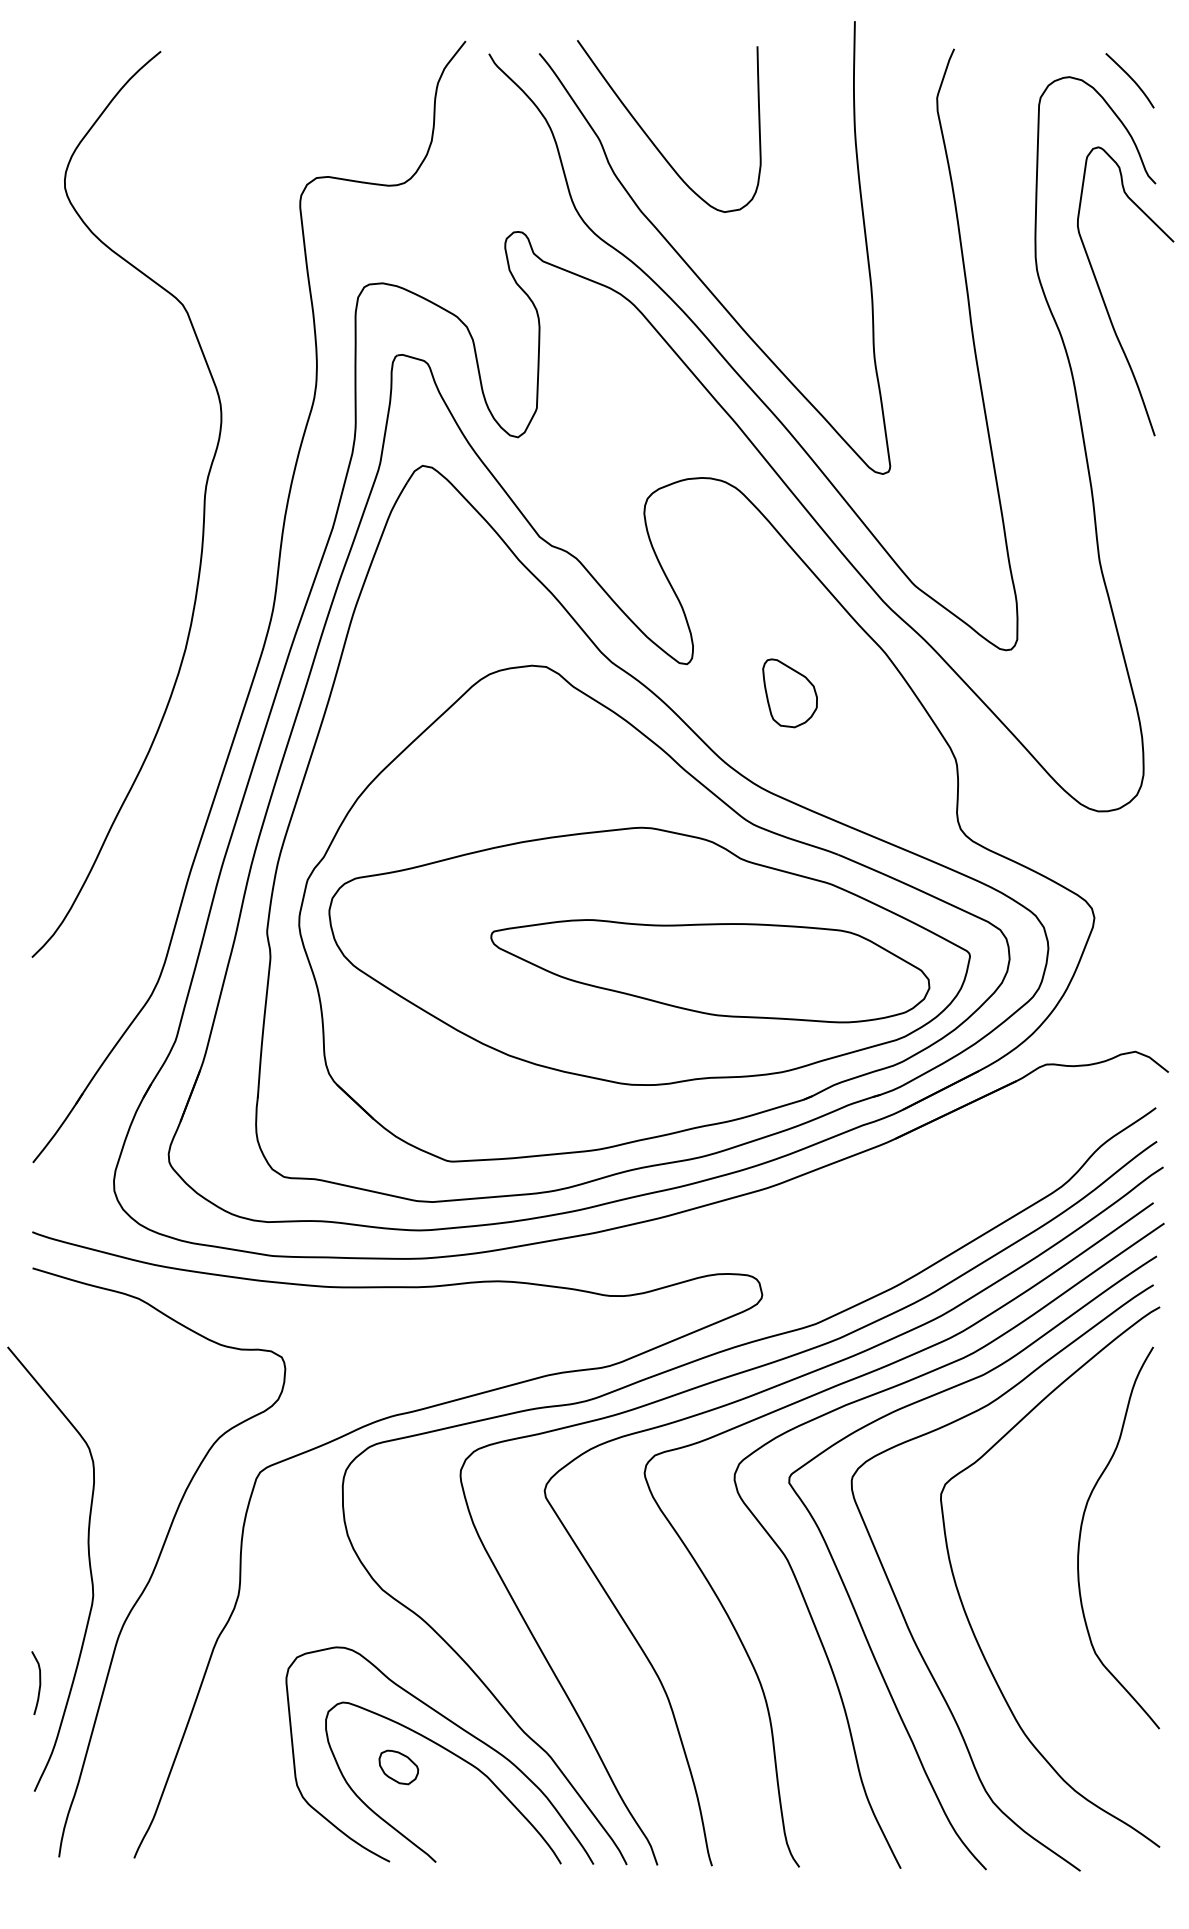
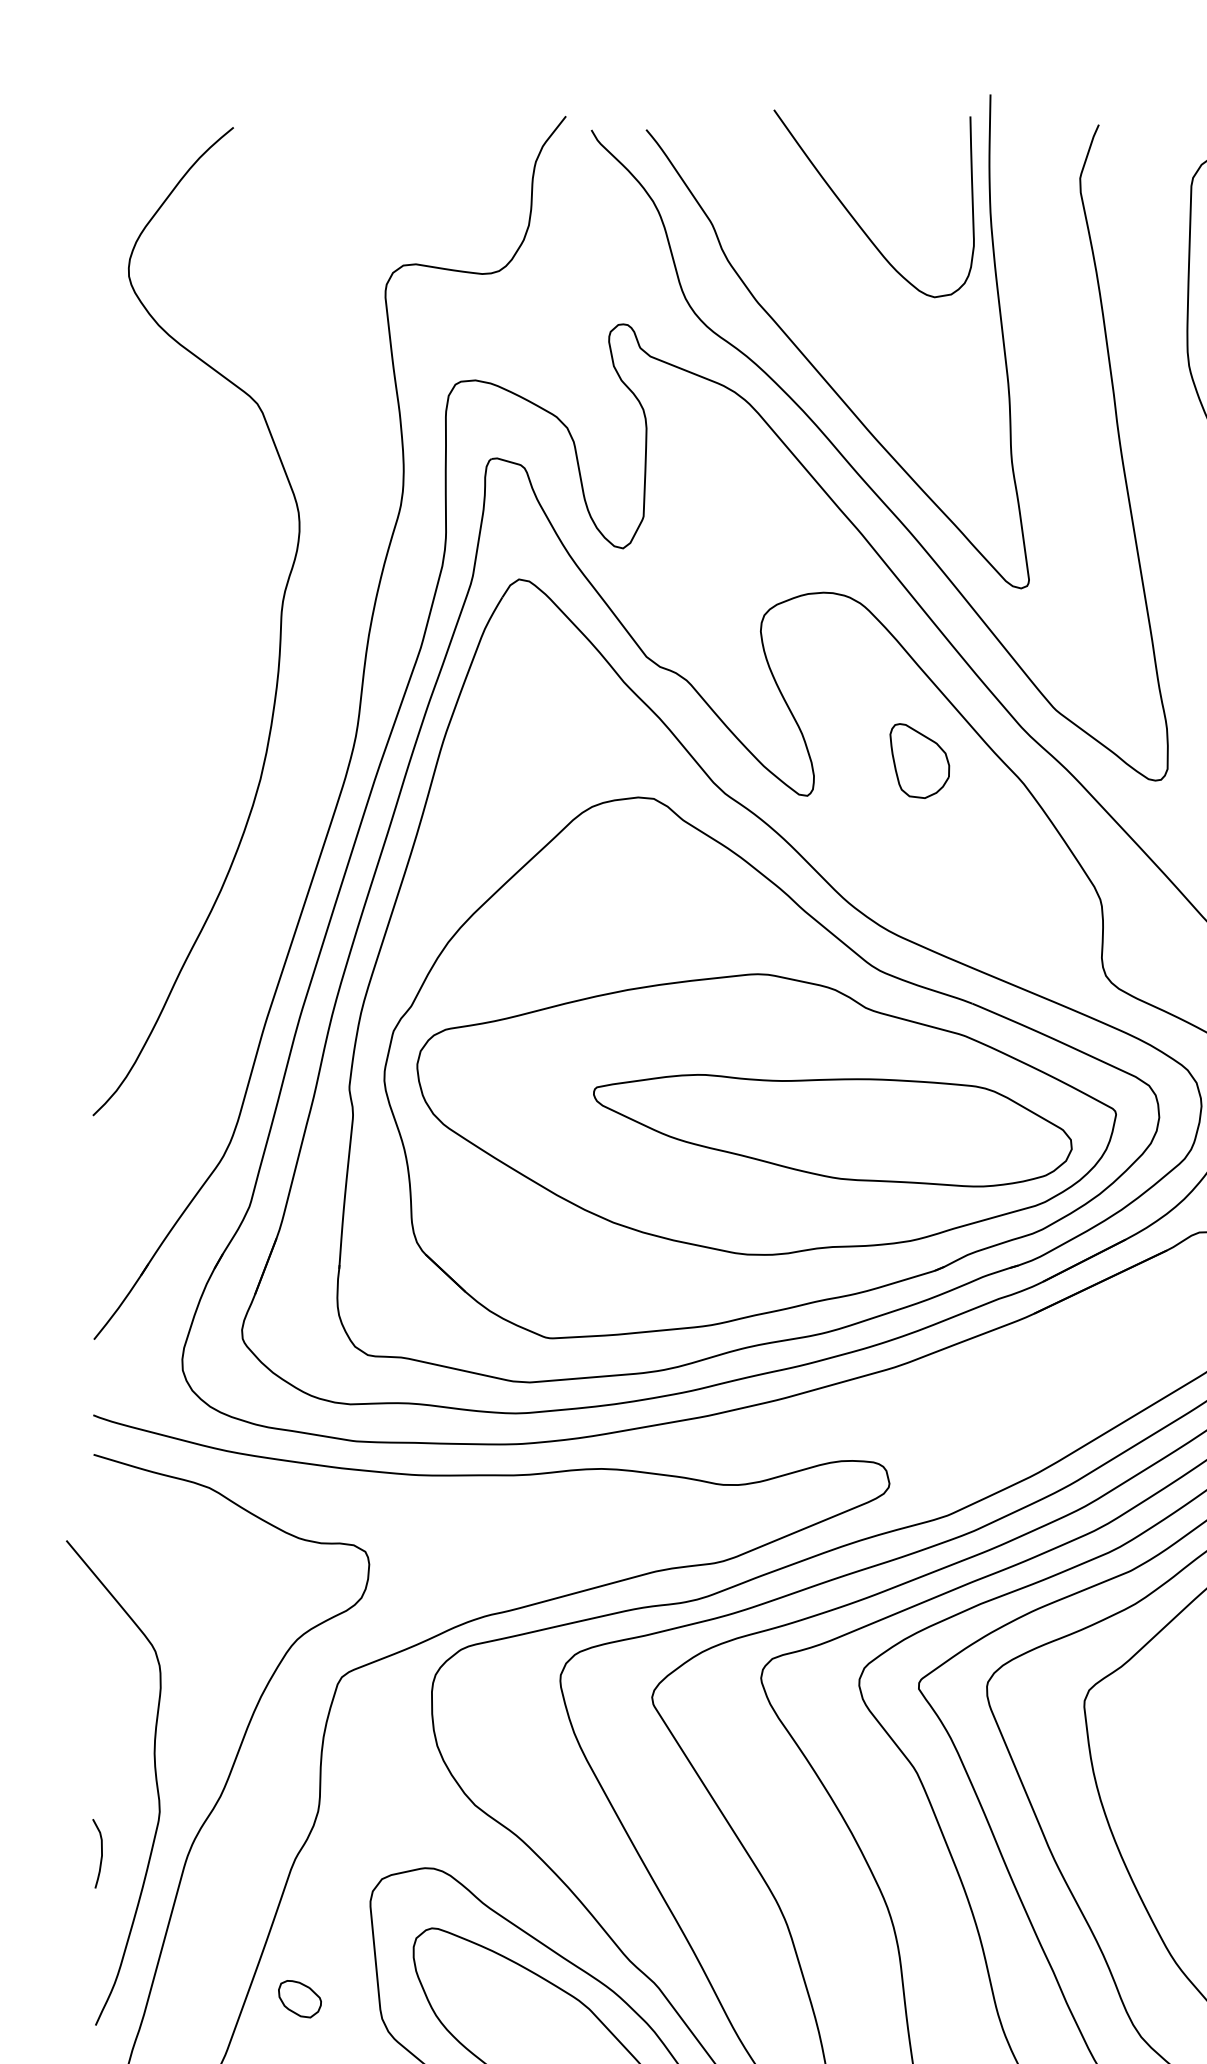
curve: (651, 139) -> (854, 218), moved
part: (789, 693) -> (919, 761), moved
curve: (39, 1682) -> (101, 1853), moved
part: (398, 1767) -> (299, 1999), moved

